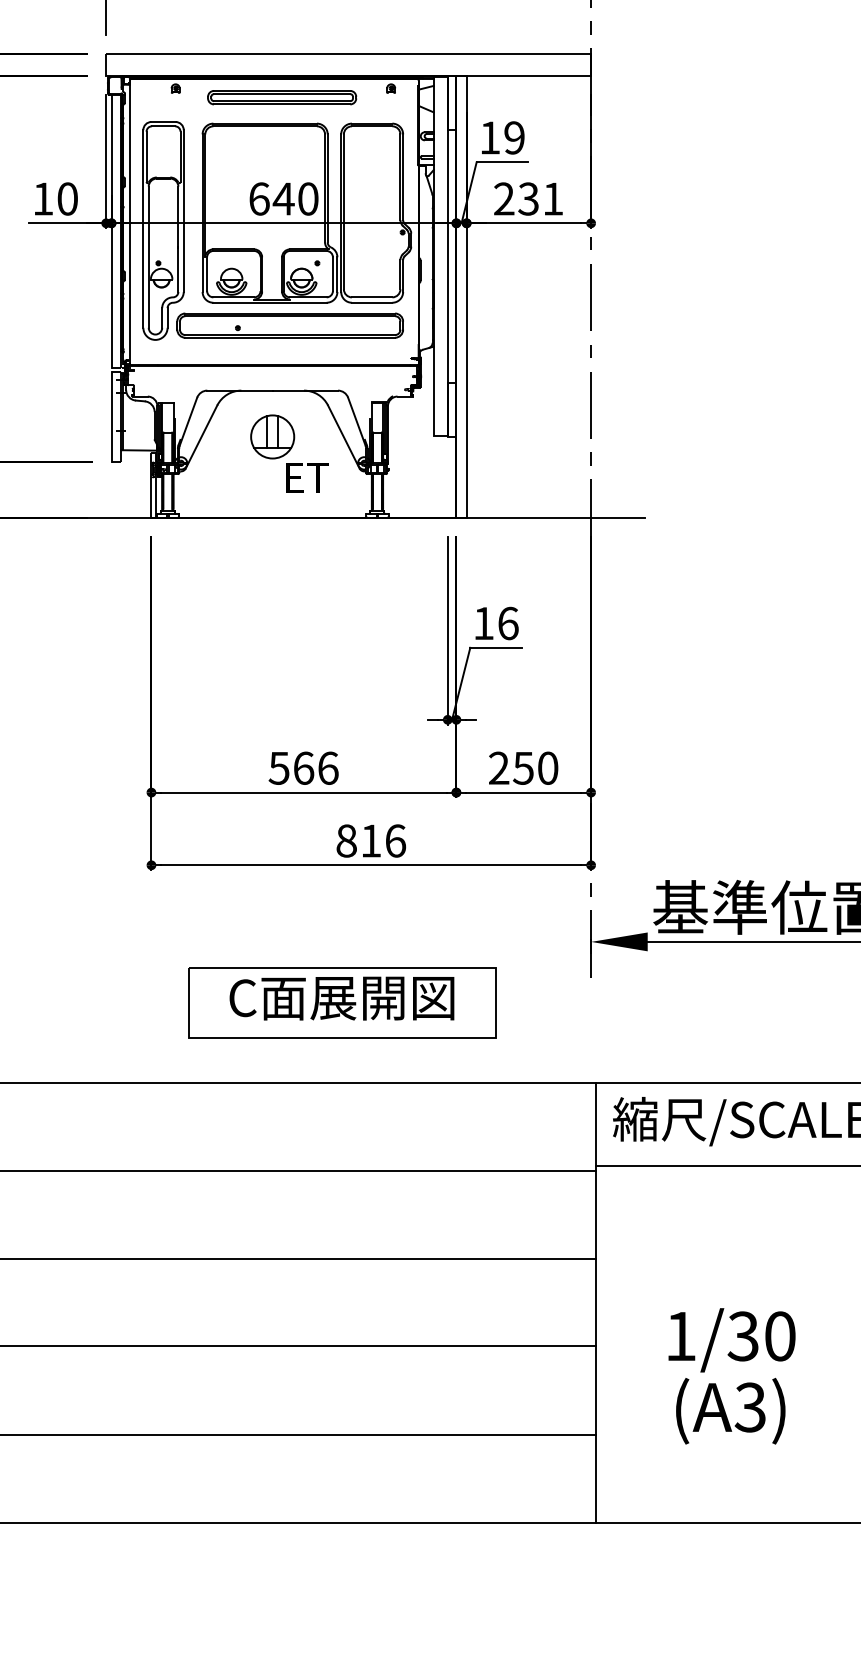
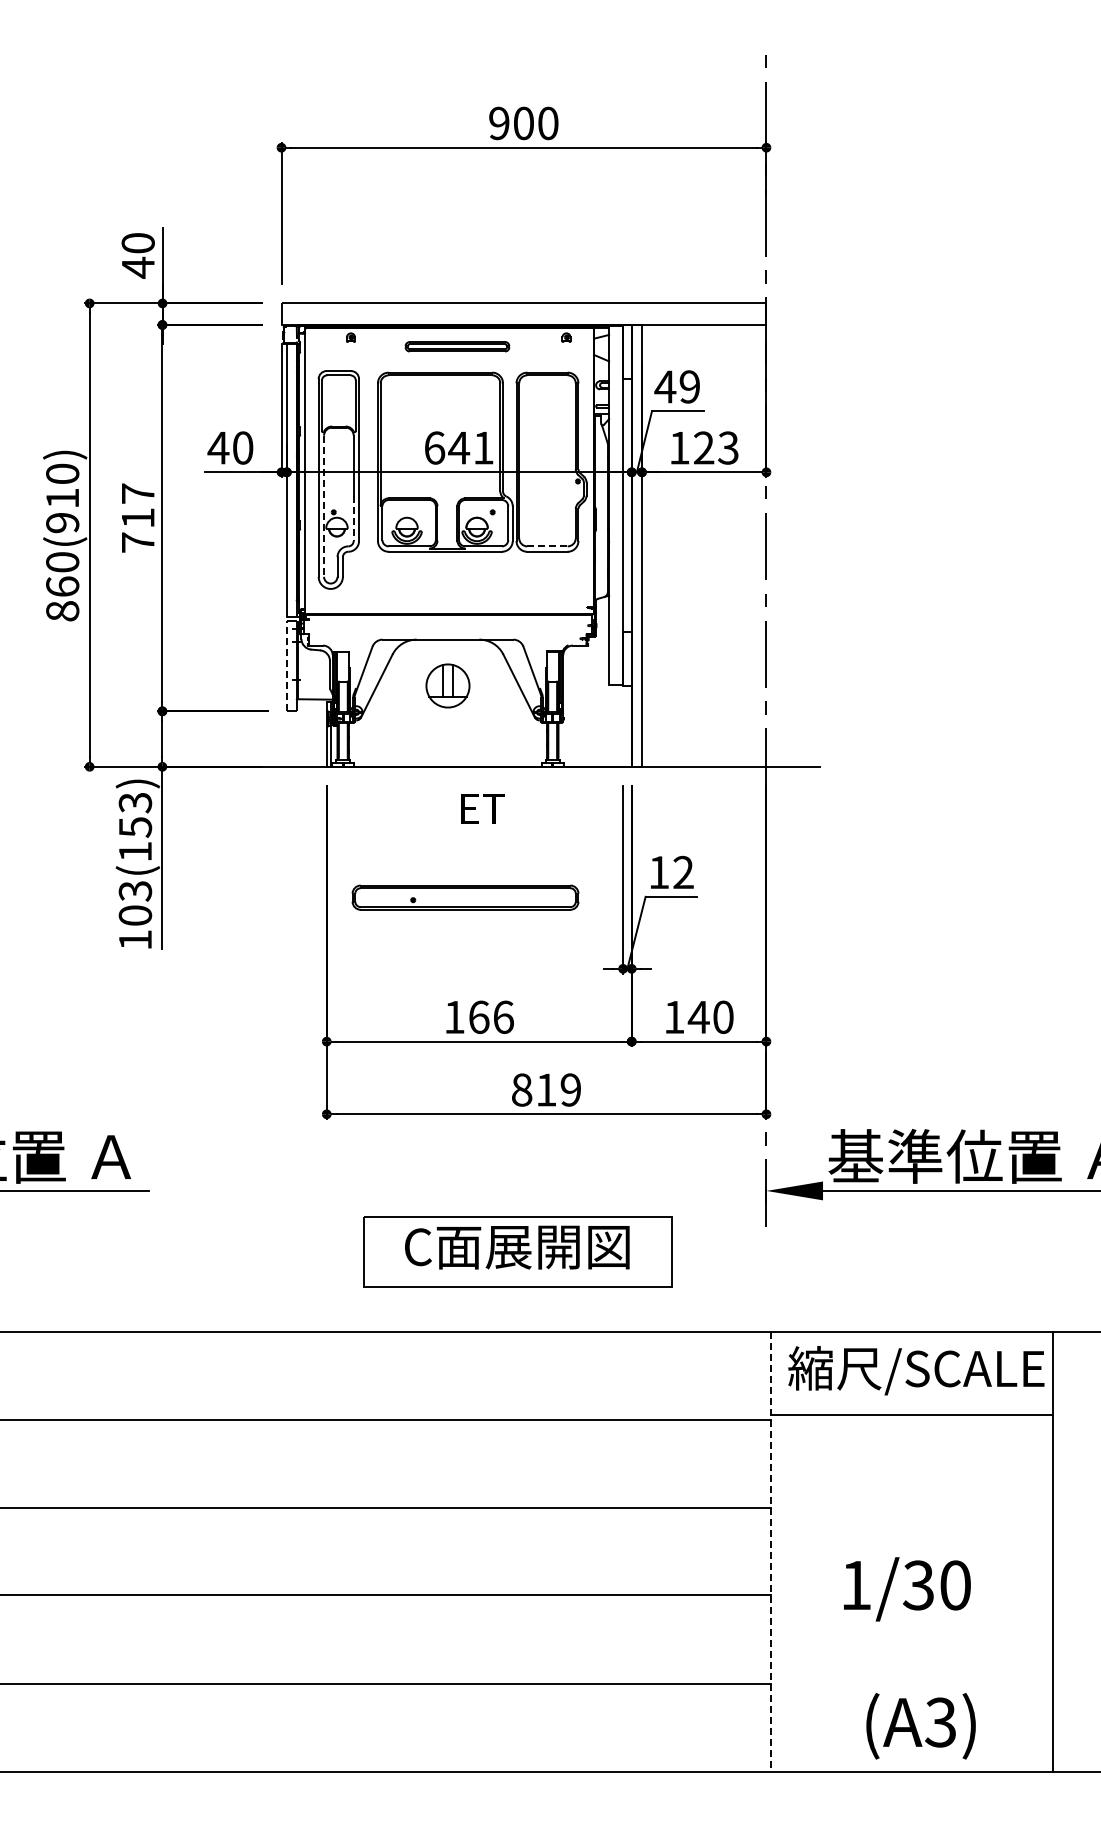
part: (282, 97) -> (457, 346), size x0.7
text: (490, 137) -> (665, 386), 19 -> 49
text: (308, 198) -> (483, 447), 640 -> 641
text: (528, 198) -> (703, 447), 231 -> 123
text: (43, 199) -> (218, 448), 10 -> 40
line: (149, 257) -> (324, 506), solid -> dashed
line: (178, 270) -> (353, 519), solid -> dashed
line: (372, 297) -> (547, 546), solid -> dashed
part: (290, 325) -> (465, 897), moved
line: (111, 416) -> (286, 665), solid -> dashed
text: (307, 477) -> (482, 808), moved
text: (508, 623) -> (683, 872), 16 -> 12
text: (511, 767) -> (686, 1016), 250 -> 140
text: (279, 768) -> (454, 1017), 566 -> 166
text: (395, 840) -> (570, 1089), 816 -> 819
line: (596, 1303) -> (771, 1552), solid -> dashed
text: (730, 1411) -> (920, 1726), moved

